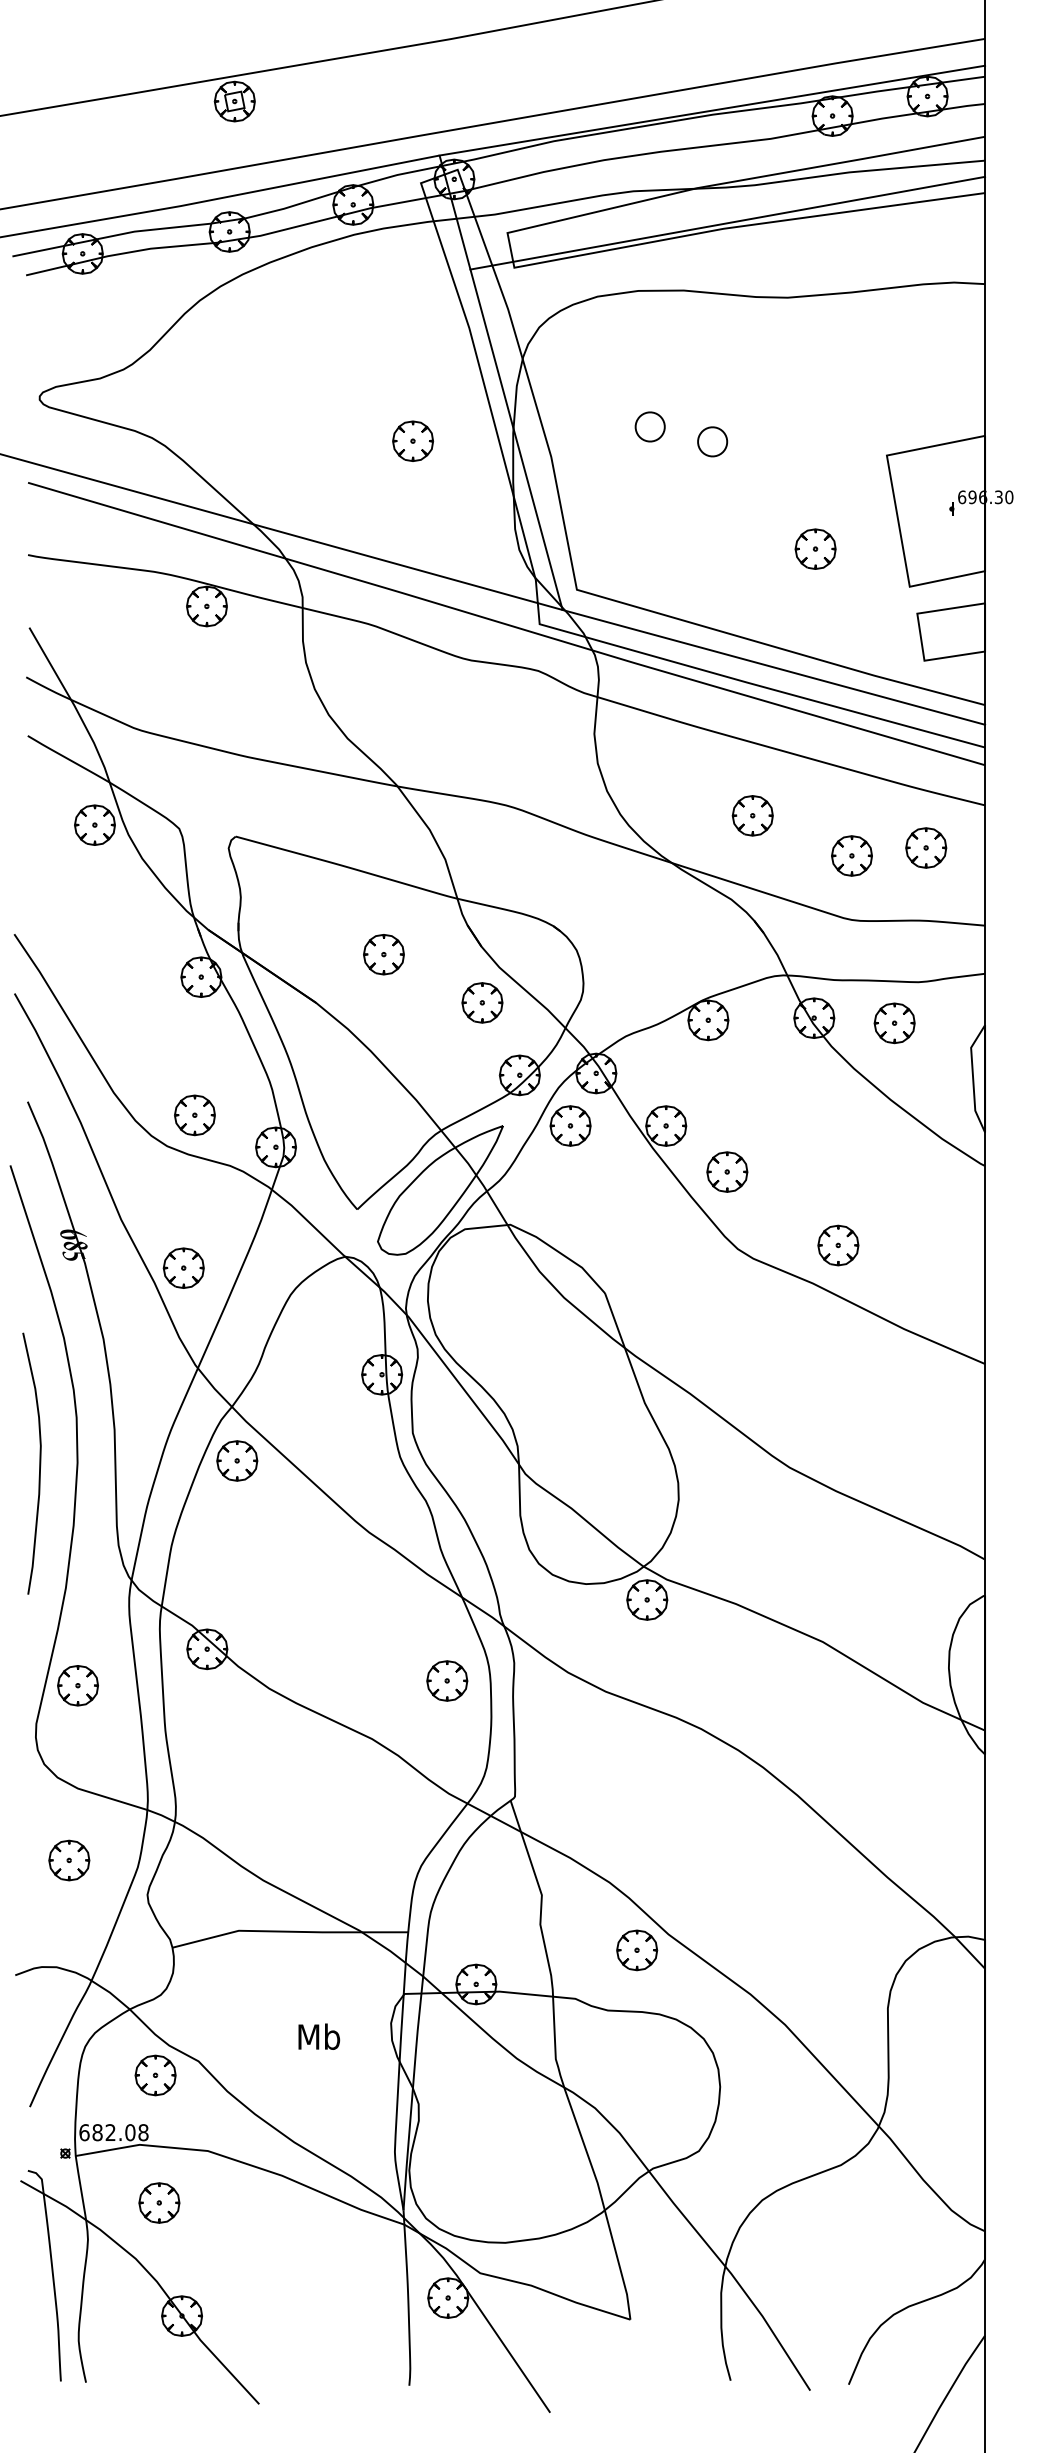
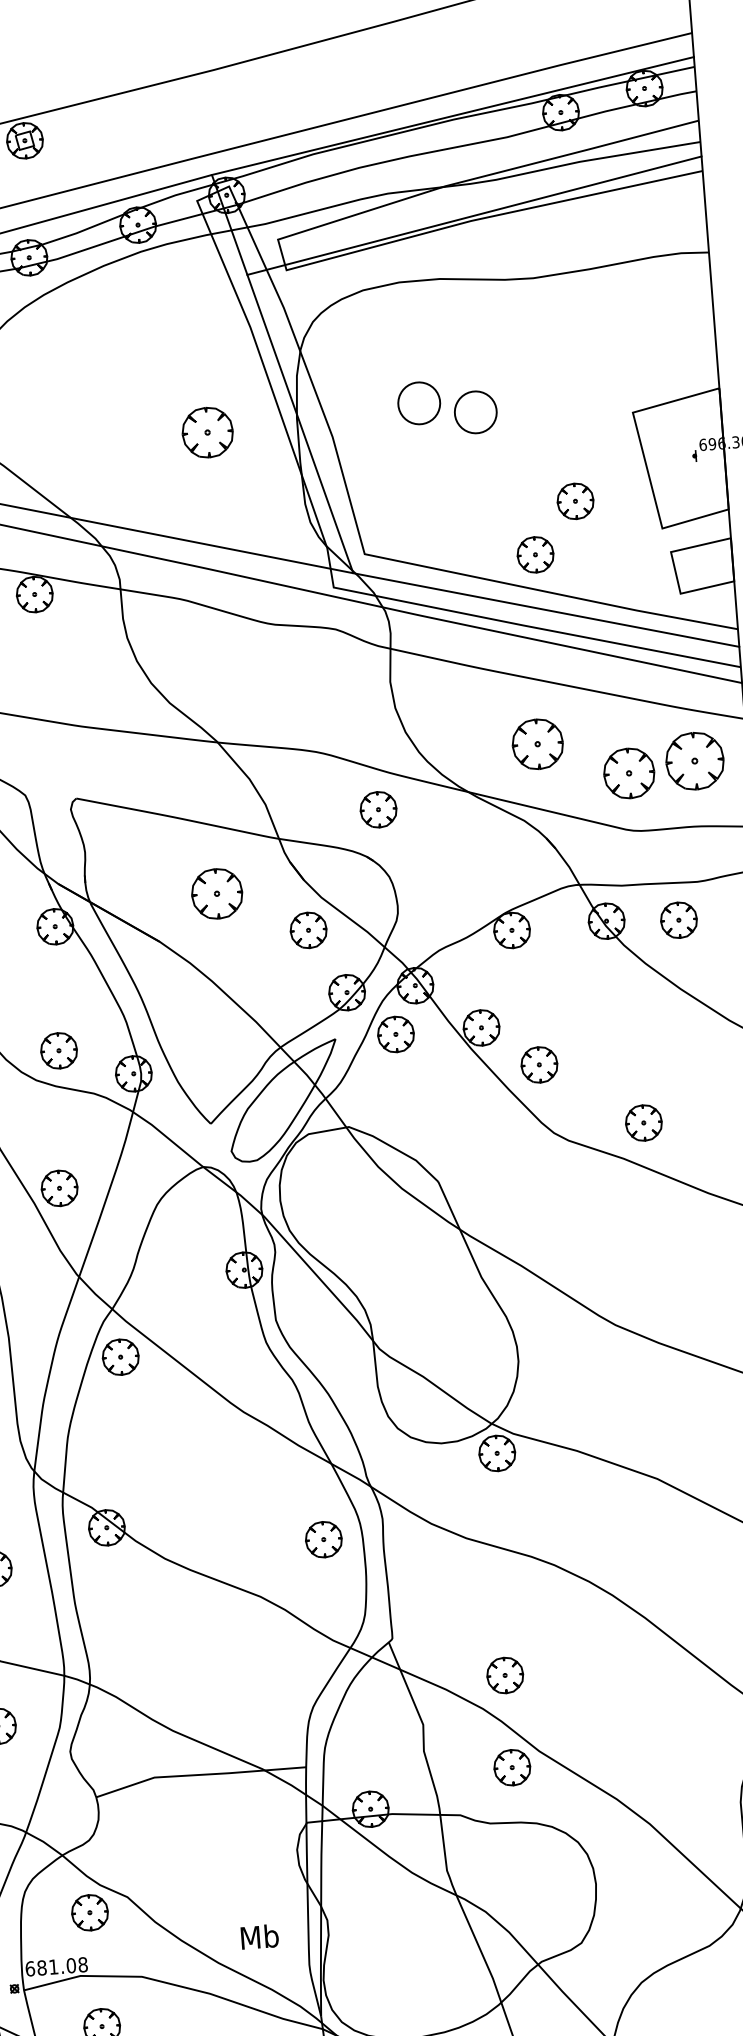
part: (649, 426) -> (418, 403), size x1.6
part: (413, 440) -> (208, 431), size x1.4
part: (712, 441) -> (475, 412), size x1.6
part: (766, 604) -> (535, 554), added
part: (752, 815) -> (537, 744), size x1.4
part: (926, 847) -> (695, 760), size x1.6
part: (851, 855) -> (628, 773), size x1.4
part: (570, 874) -> (378, 809), added
part: (383, 954) -> (216, 893), size x1.4
part: (637, 1847) -> (505, 1675), added
text: (319, 2036) -> (260, 1936), moved
text: (110, 2132) -> (53, 1966), 682.08 -> 681.08

